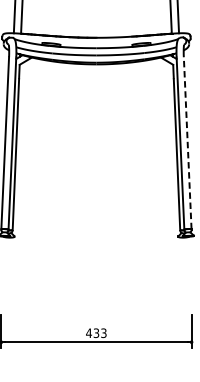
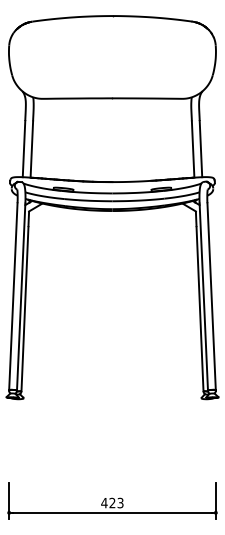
line: (187, 143) -> (211, 296), dashed -> solid
text: (96, 333) -> (112, 503), 433 -> 423

